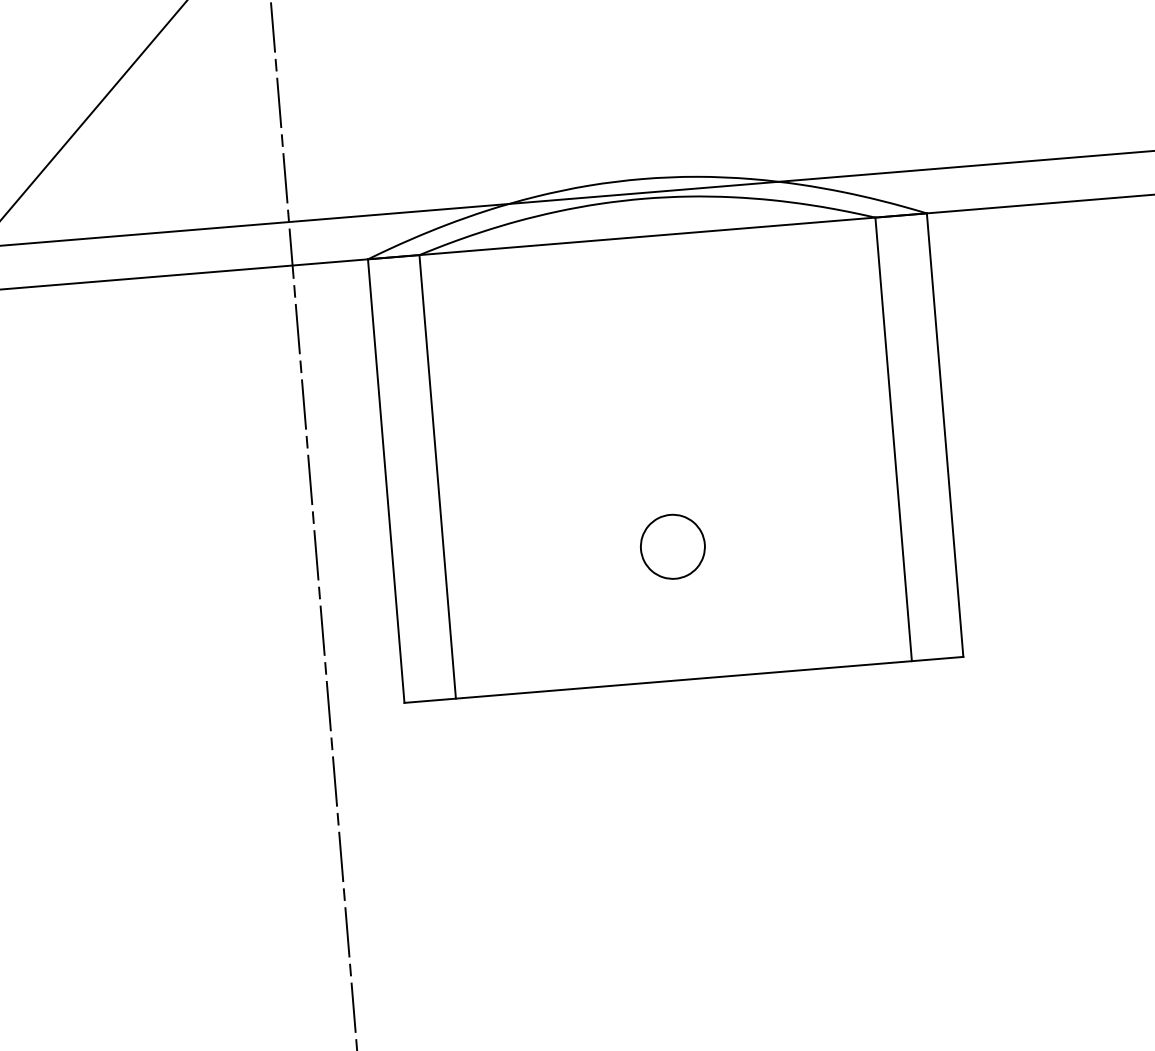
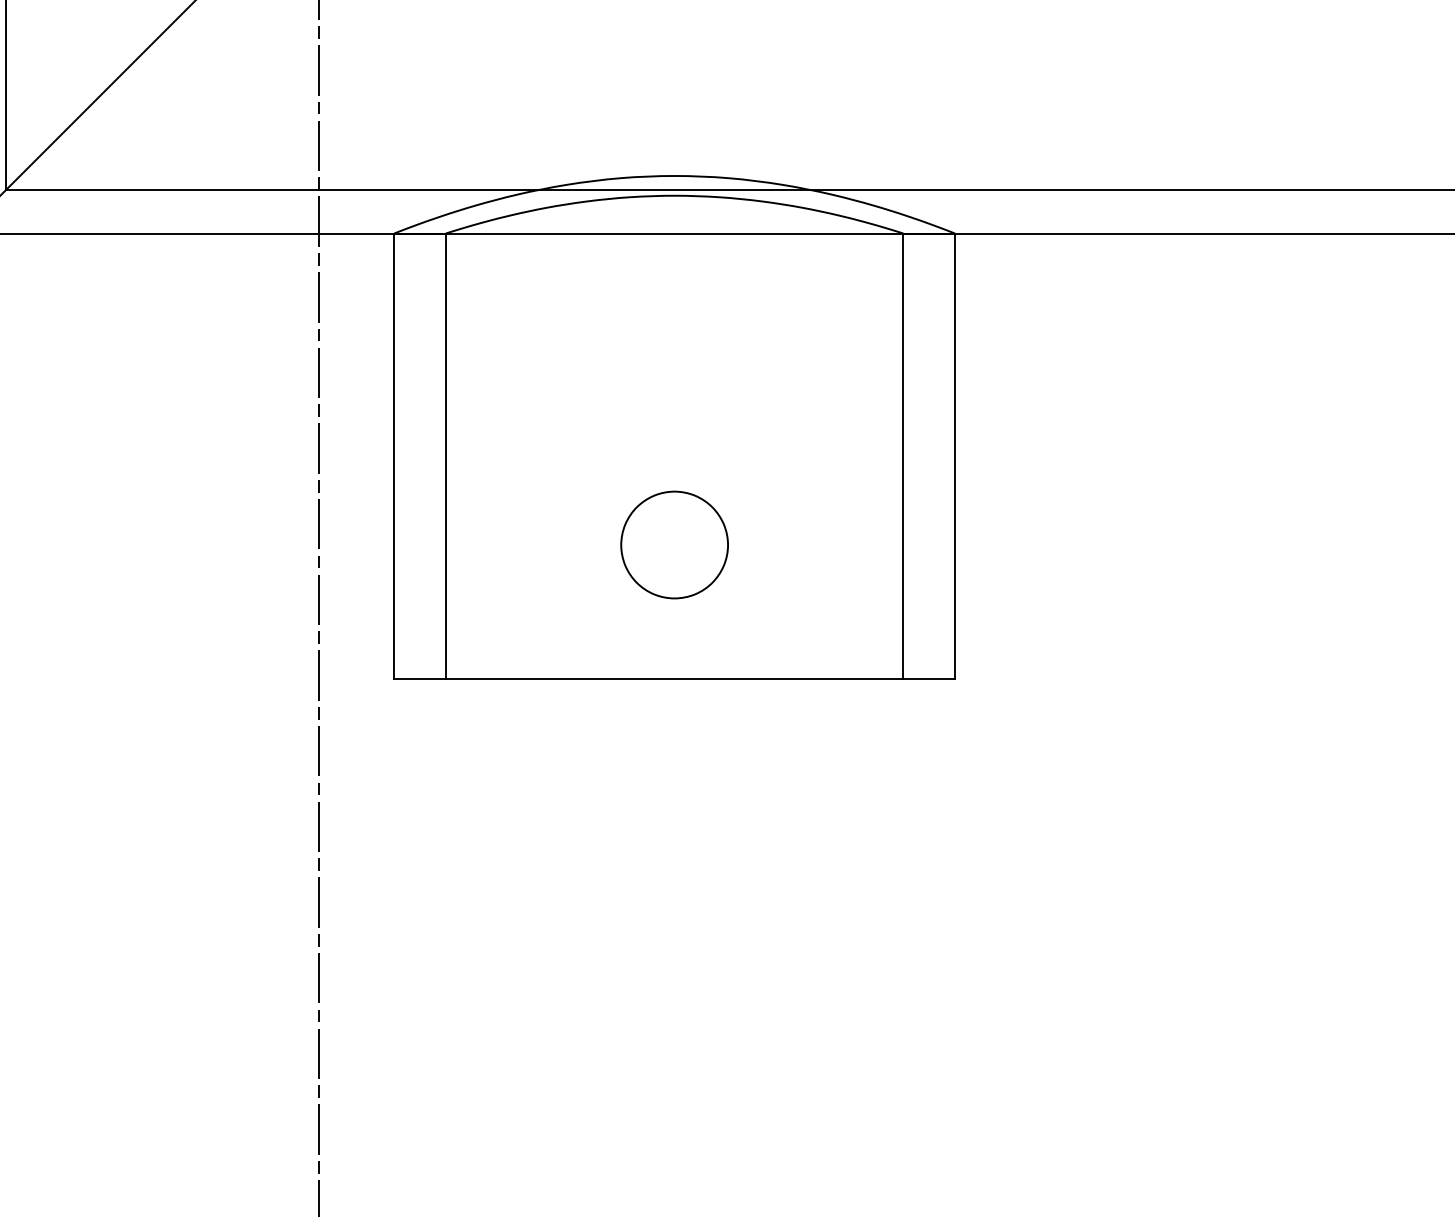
part: (672, 546) -> (674, 544), size x1.67

